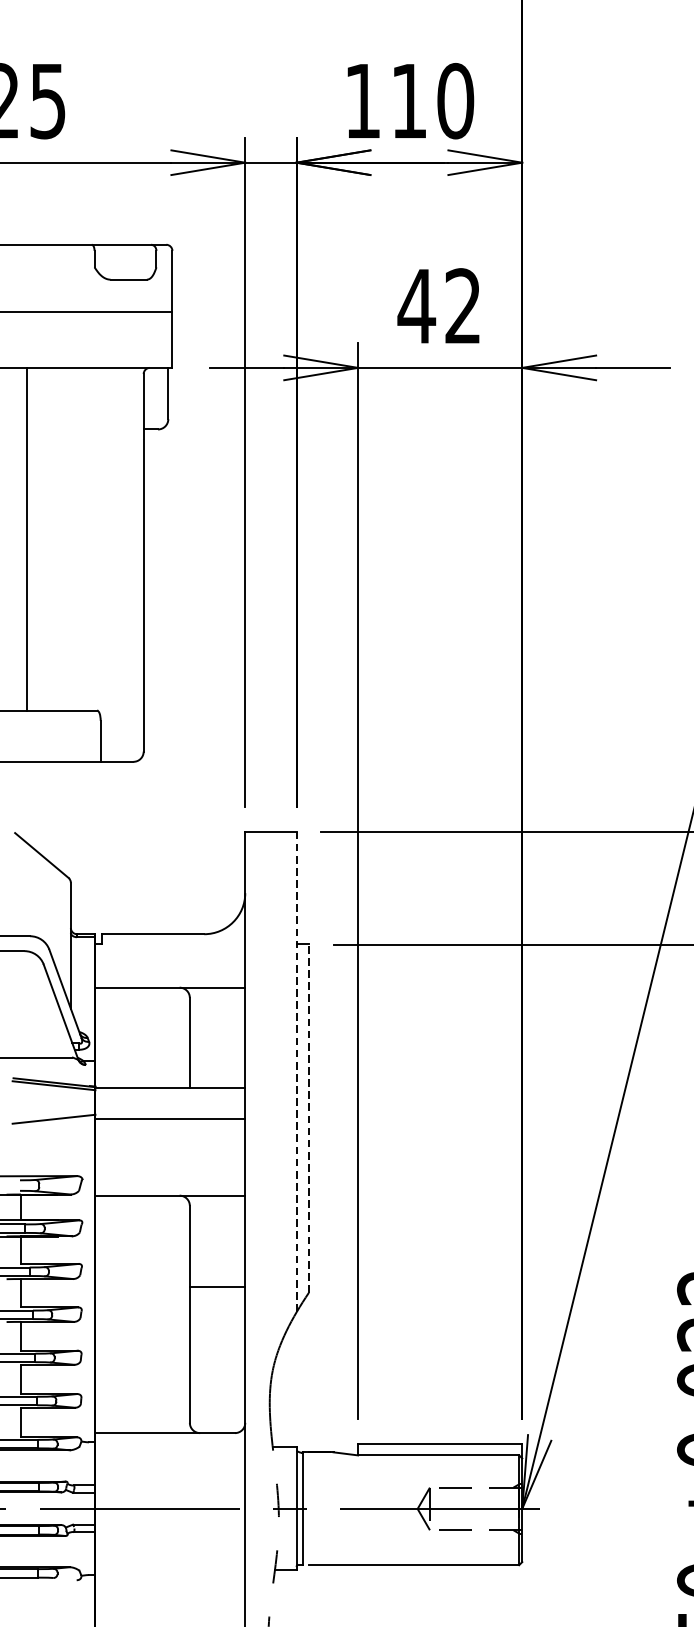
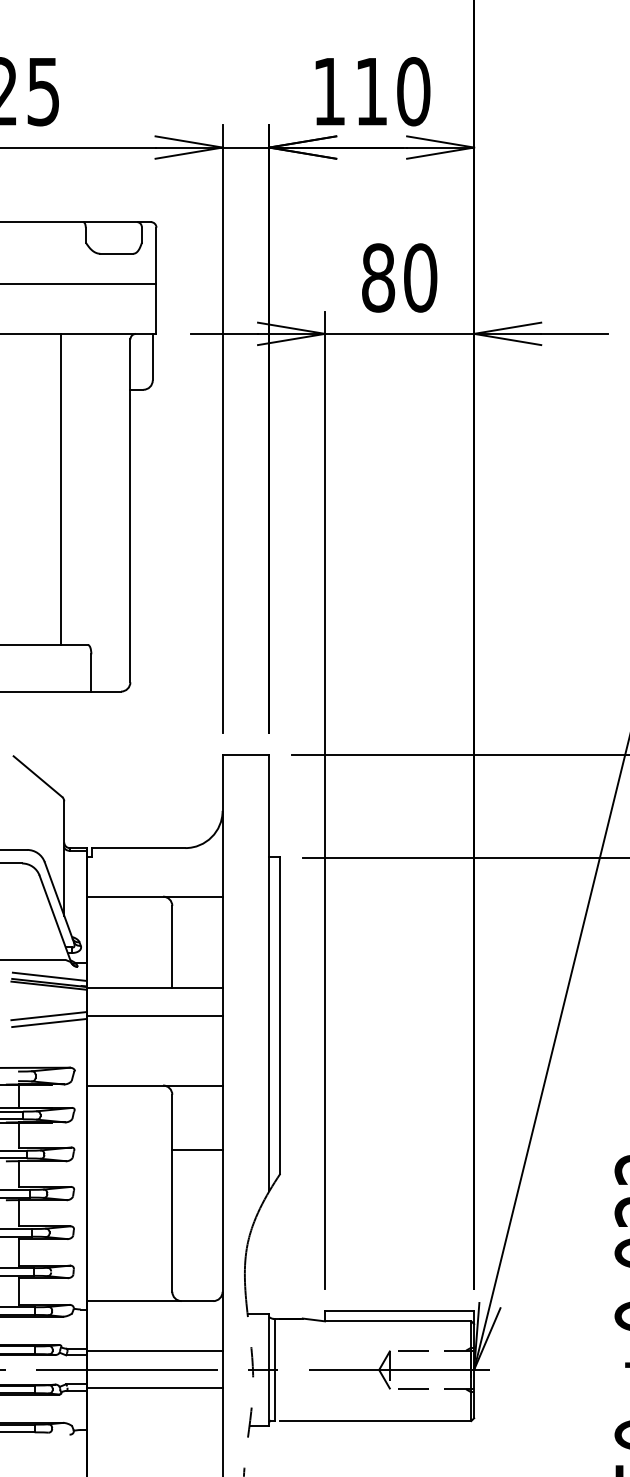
text: (438, 305) -> (398, 277), 42 -> 80
line: (27, 539) -> (61, 489), moved
line: (296, 1072) -> (269, 973), dashed -> solid
line: (54, 1075) -> (49, 976), added
line: (309, 1118) -> (280, 1015), dashed -> solid
line: (54, 1126) -> (49, 1022), added
line: (217, 1287) -> (197, 1149), moved
line: (170, 1488) -> (154, 1351), added
line: (170, 1529) -> (154, 1388), added

